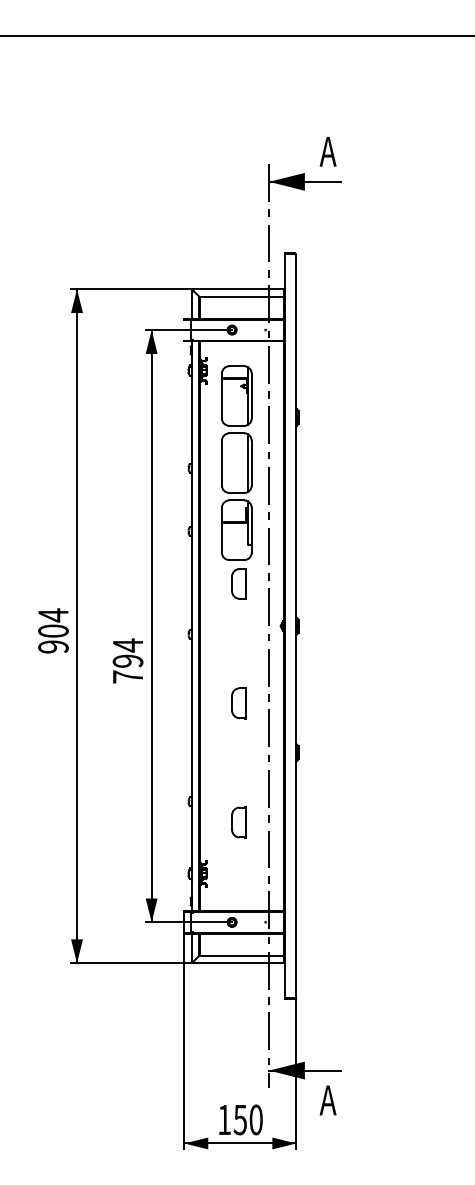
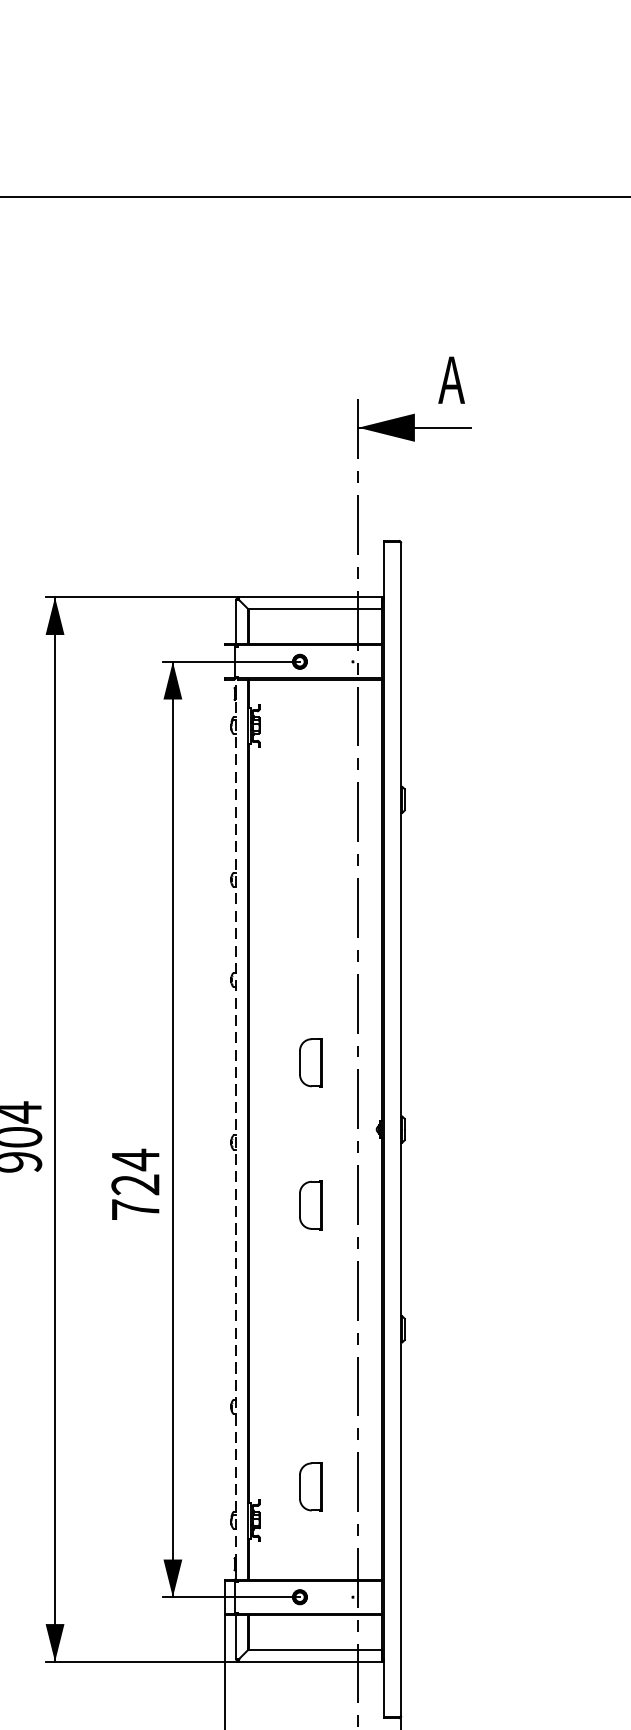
part: (236, 462) -> (306, 870), removed
line: (191, 625) -> (235, 1128), solid -> dashed
text: (128, 660) -> (136, 1183), 794 -> 724
part: (238, 703) -> (310, 1205), moved
part: (238, 822) -> (310, 1486), moved

